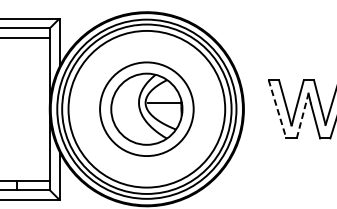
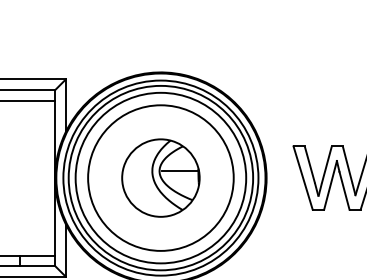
circle: (146, 108) -> (160, 177), size x1.43
line: (277, 109) -> (303, 178), dashed -> solid
line: (302, 115) -> (330, 184), dashed -> solid

